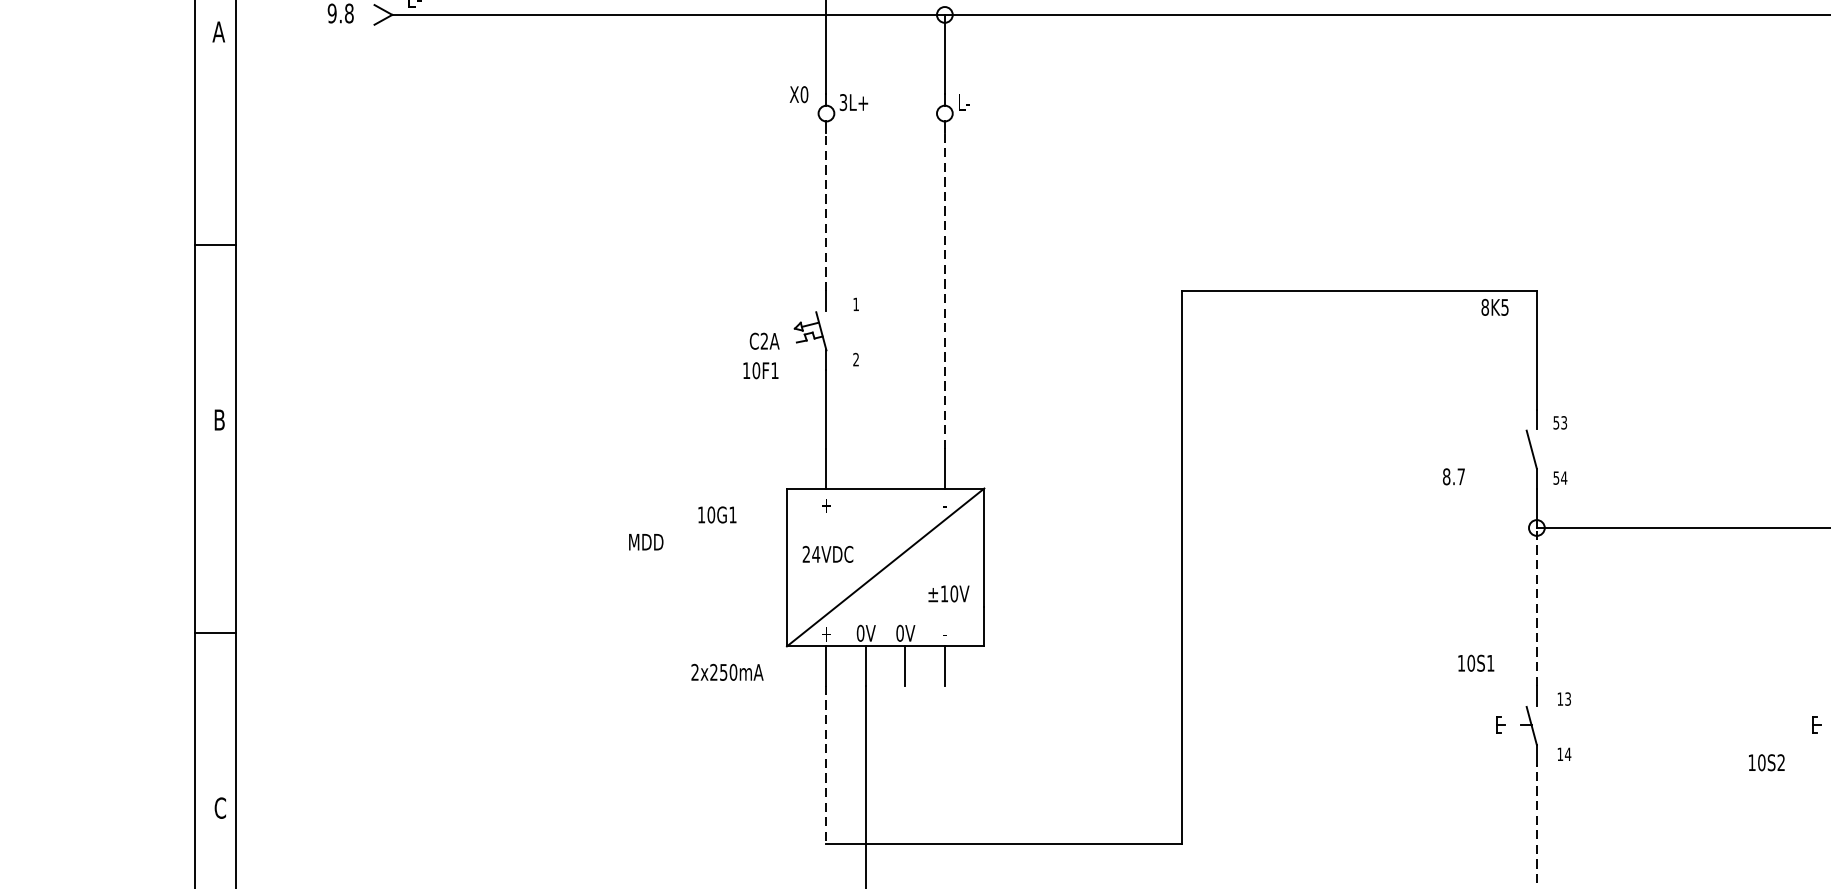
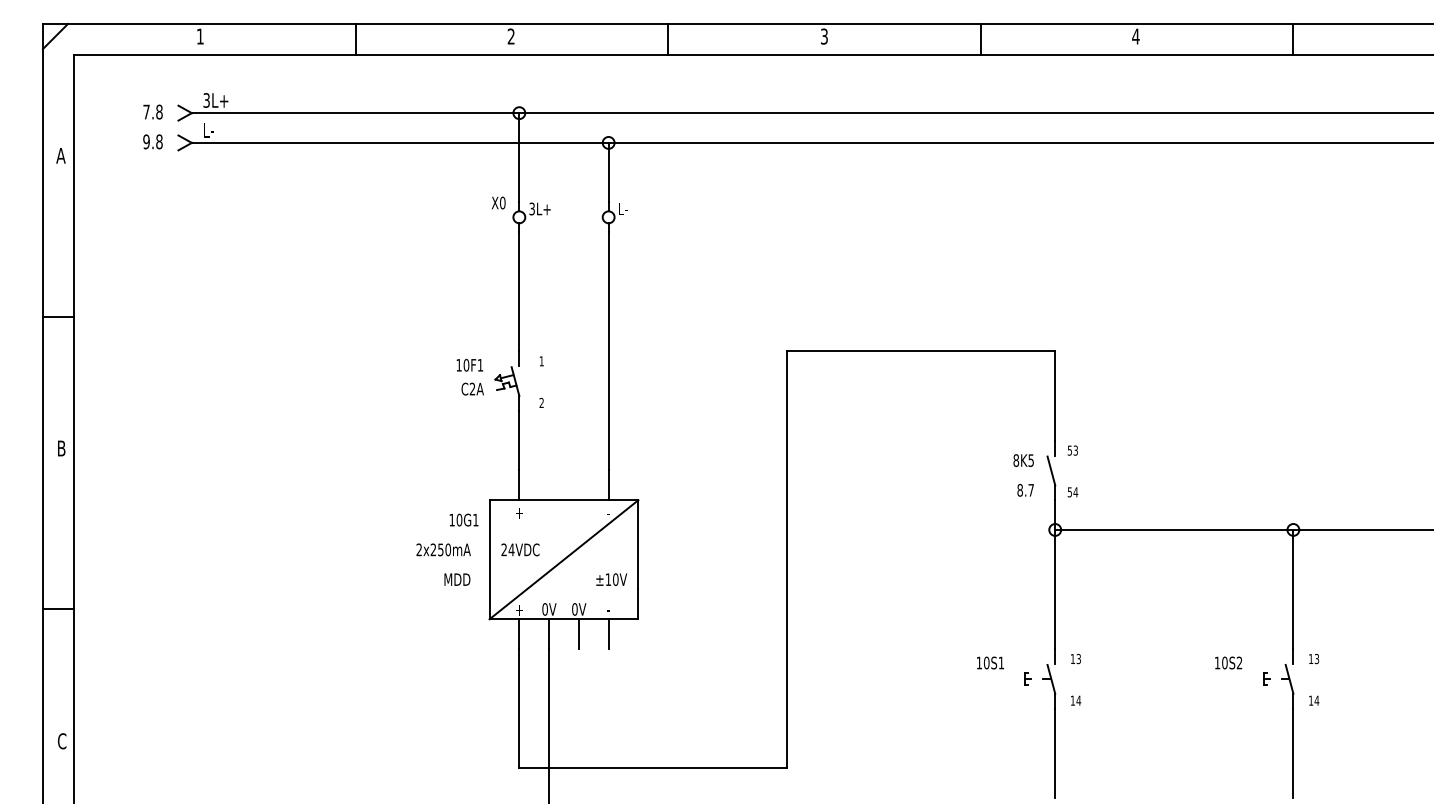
line: (826, 211) -> (519, 291), dashed -> solid
line: (944, 290) -> (608, 350), dashed -> solid
text: (1494, 307) -> (1023, 460), moved
text: (760, 369) -> (469, 364), moved
text: (1453, 477) -> (1025, 490), moved
text: (716, 514) -> (463, 519), moved
text: (646, 541) -> (457, 579), moved
line: (1537, 606) -> (1055, 589), dashed -> solid
text: (1476, 662) -> (990, 662), moved
text: (727, 671) -> (443, 549), moved
text: (1766, 762) -> (1228, 662), moved
line: (826, 764) -> (519, 708), dashed -> solid
line: (1537, 824) -> (1055, 753), dashed -> solid

